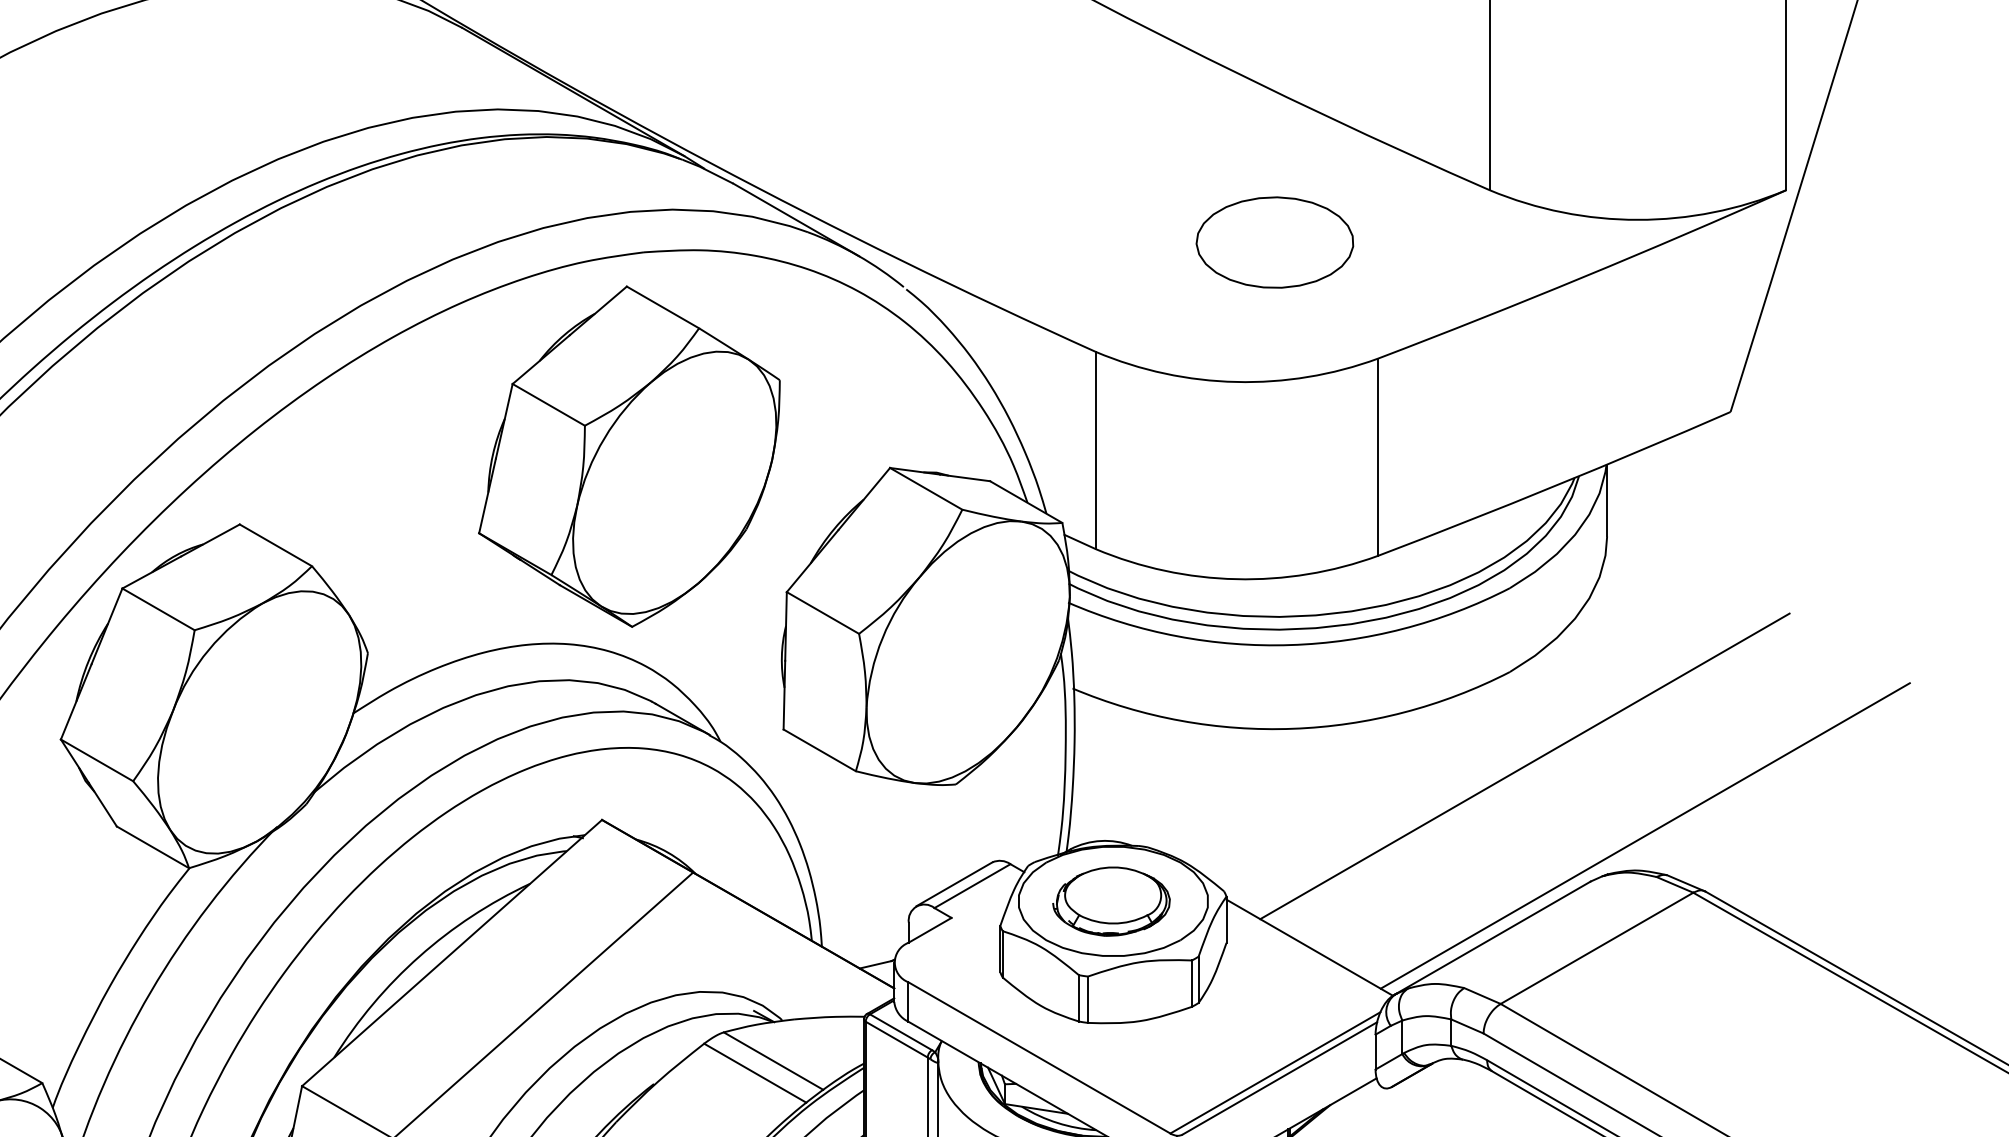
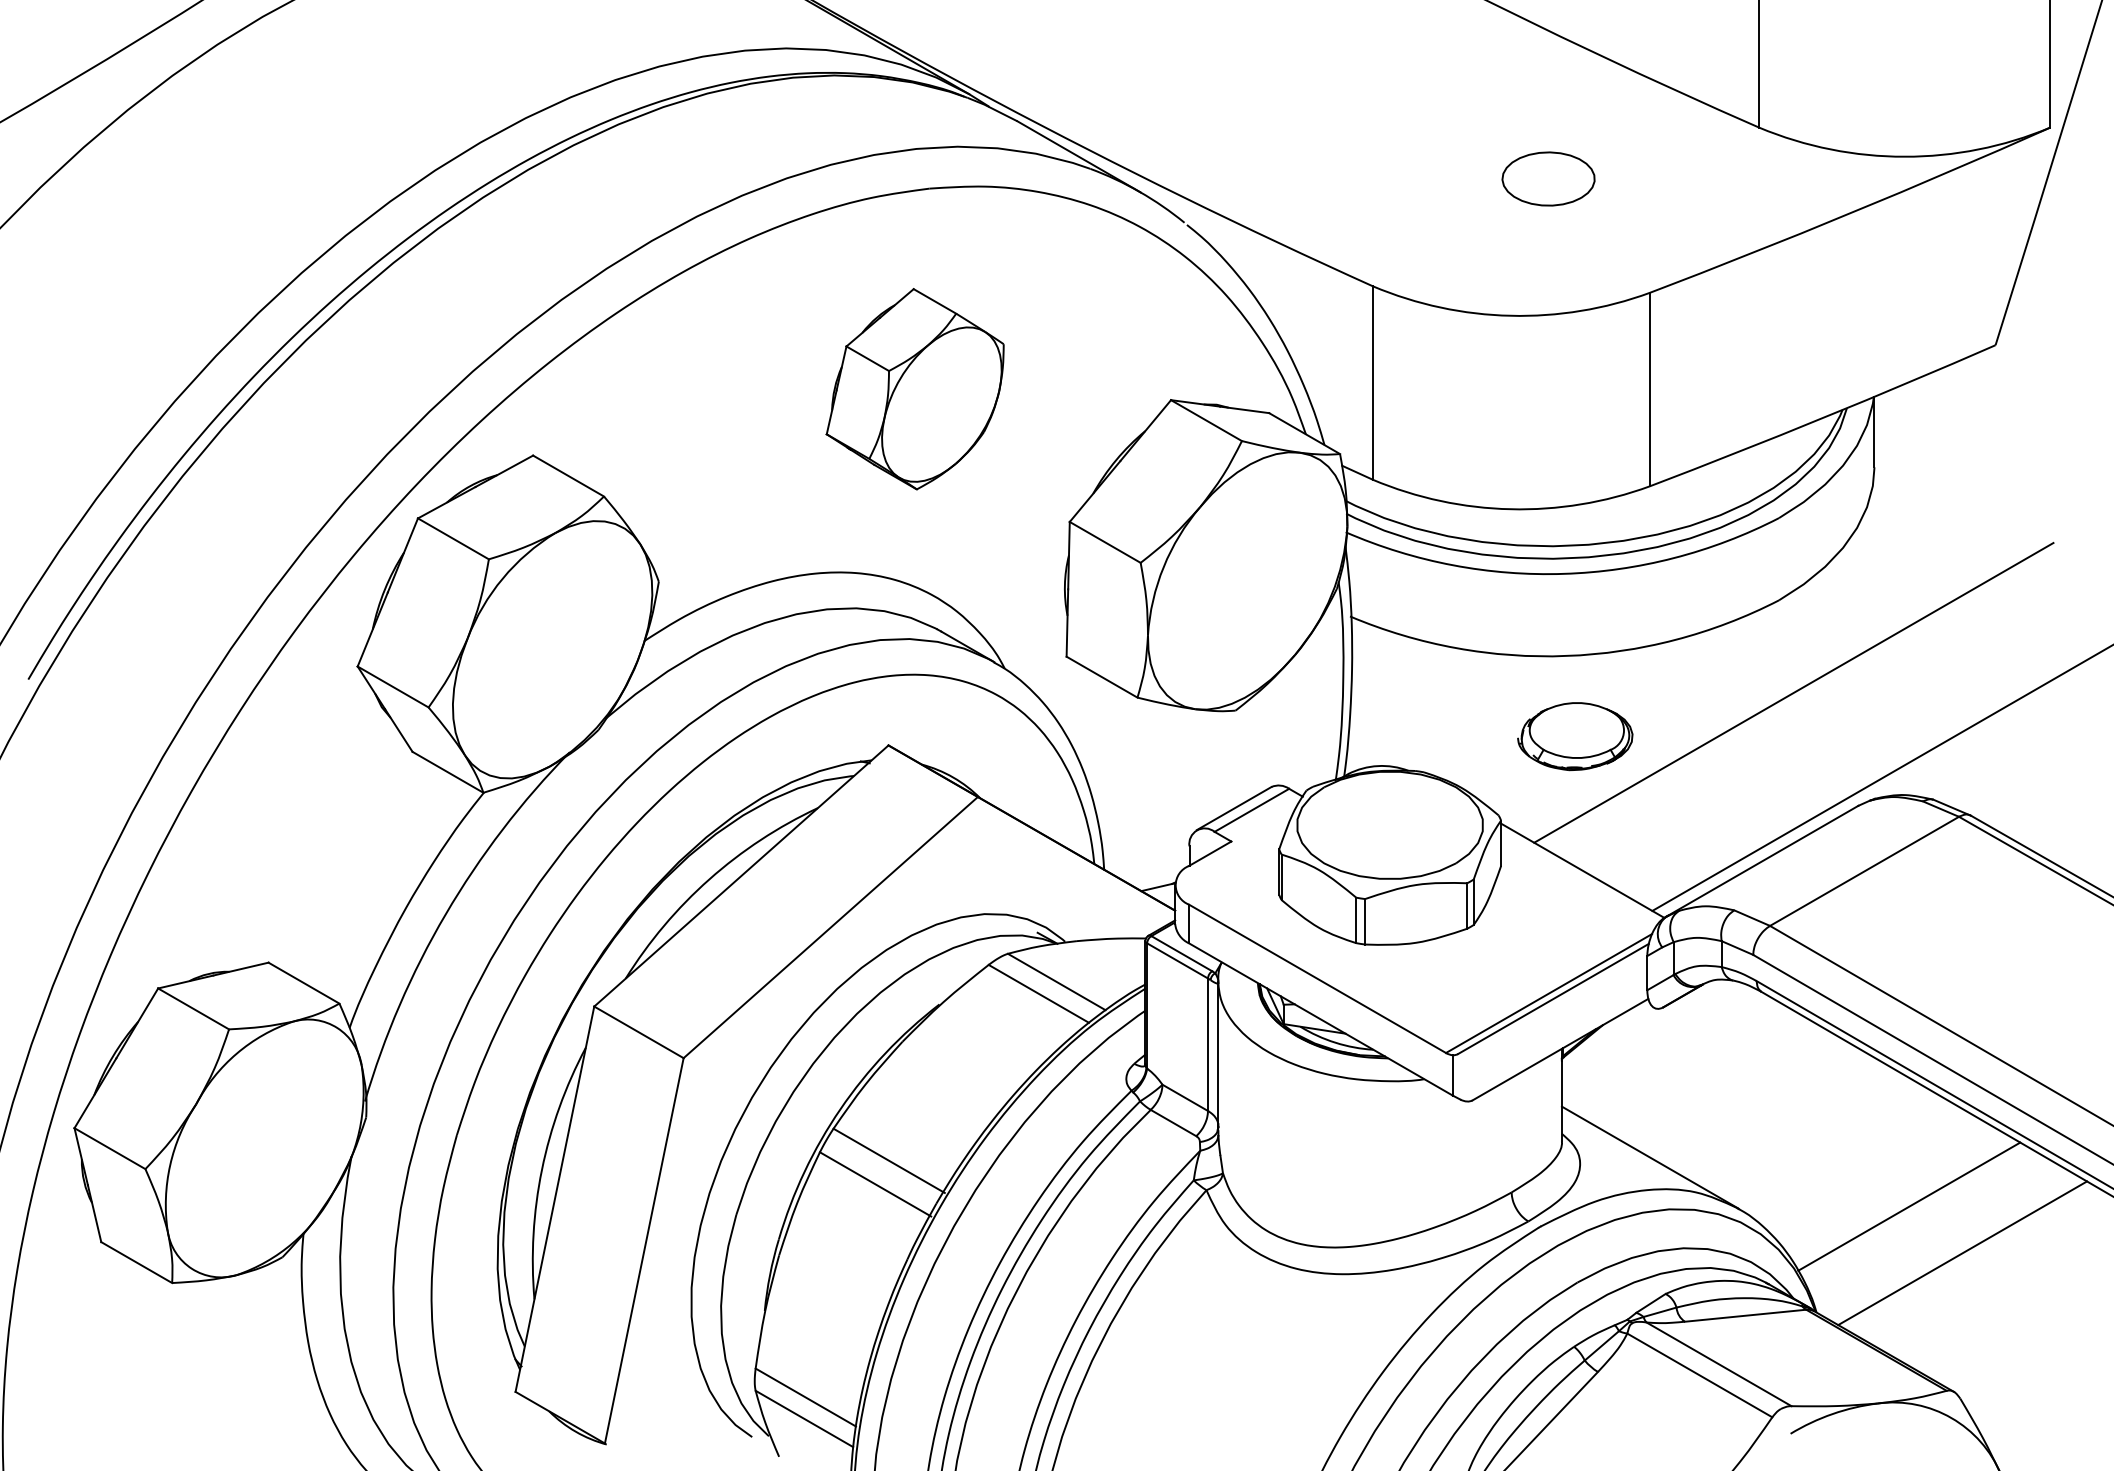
part: (1274, 242) -> (1548, 178), size x0.6
part: (628, 457) -> (914, 389), size x0.6
part: (1111, 901) -> (1575, 736), moved

